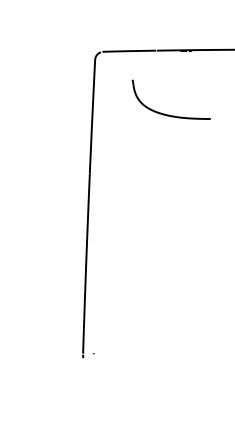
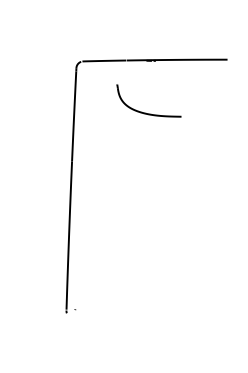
part: (168, 113) -> (146, 112), moved

